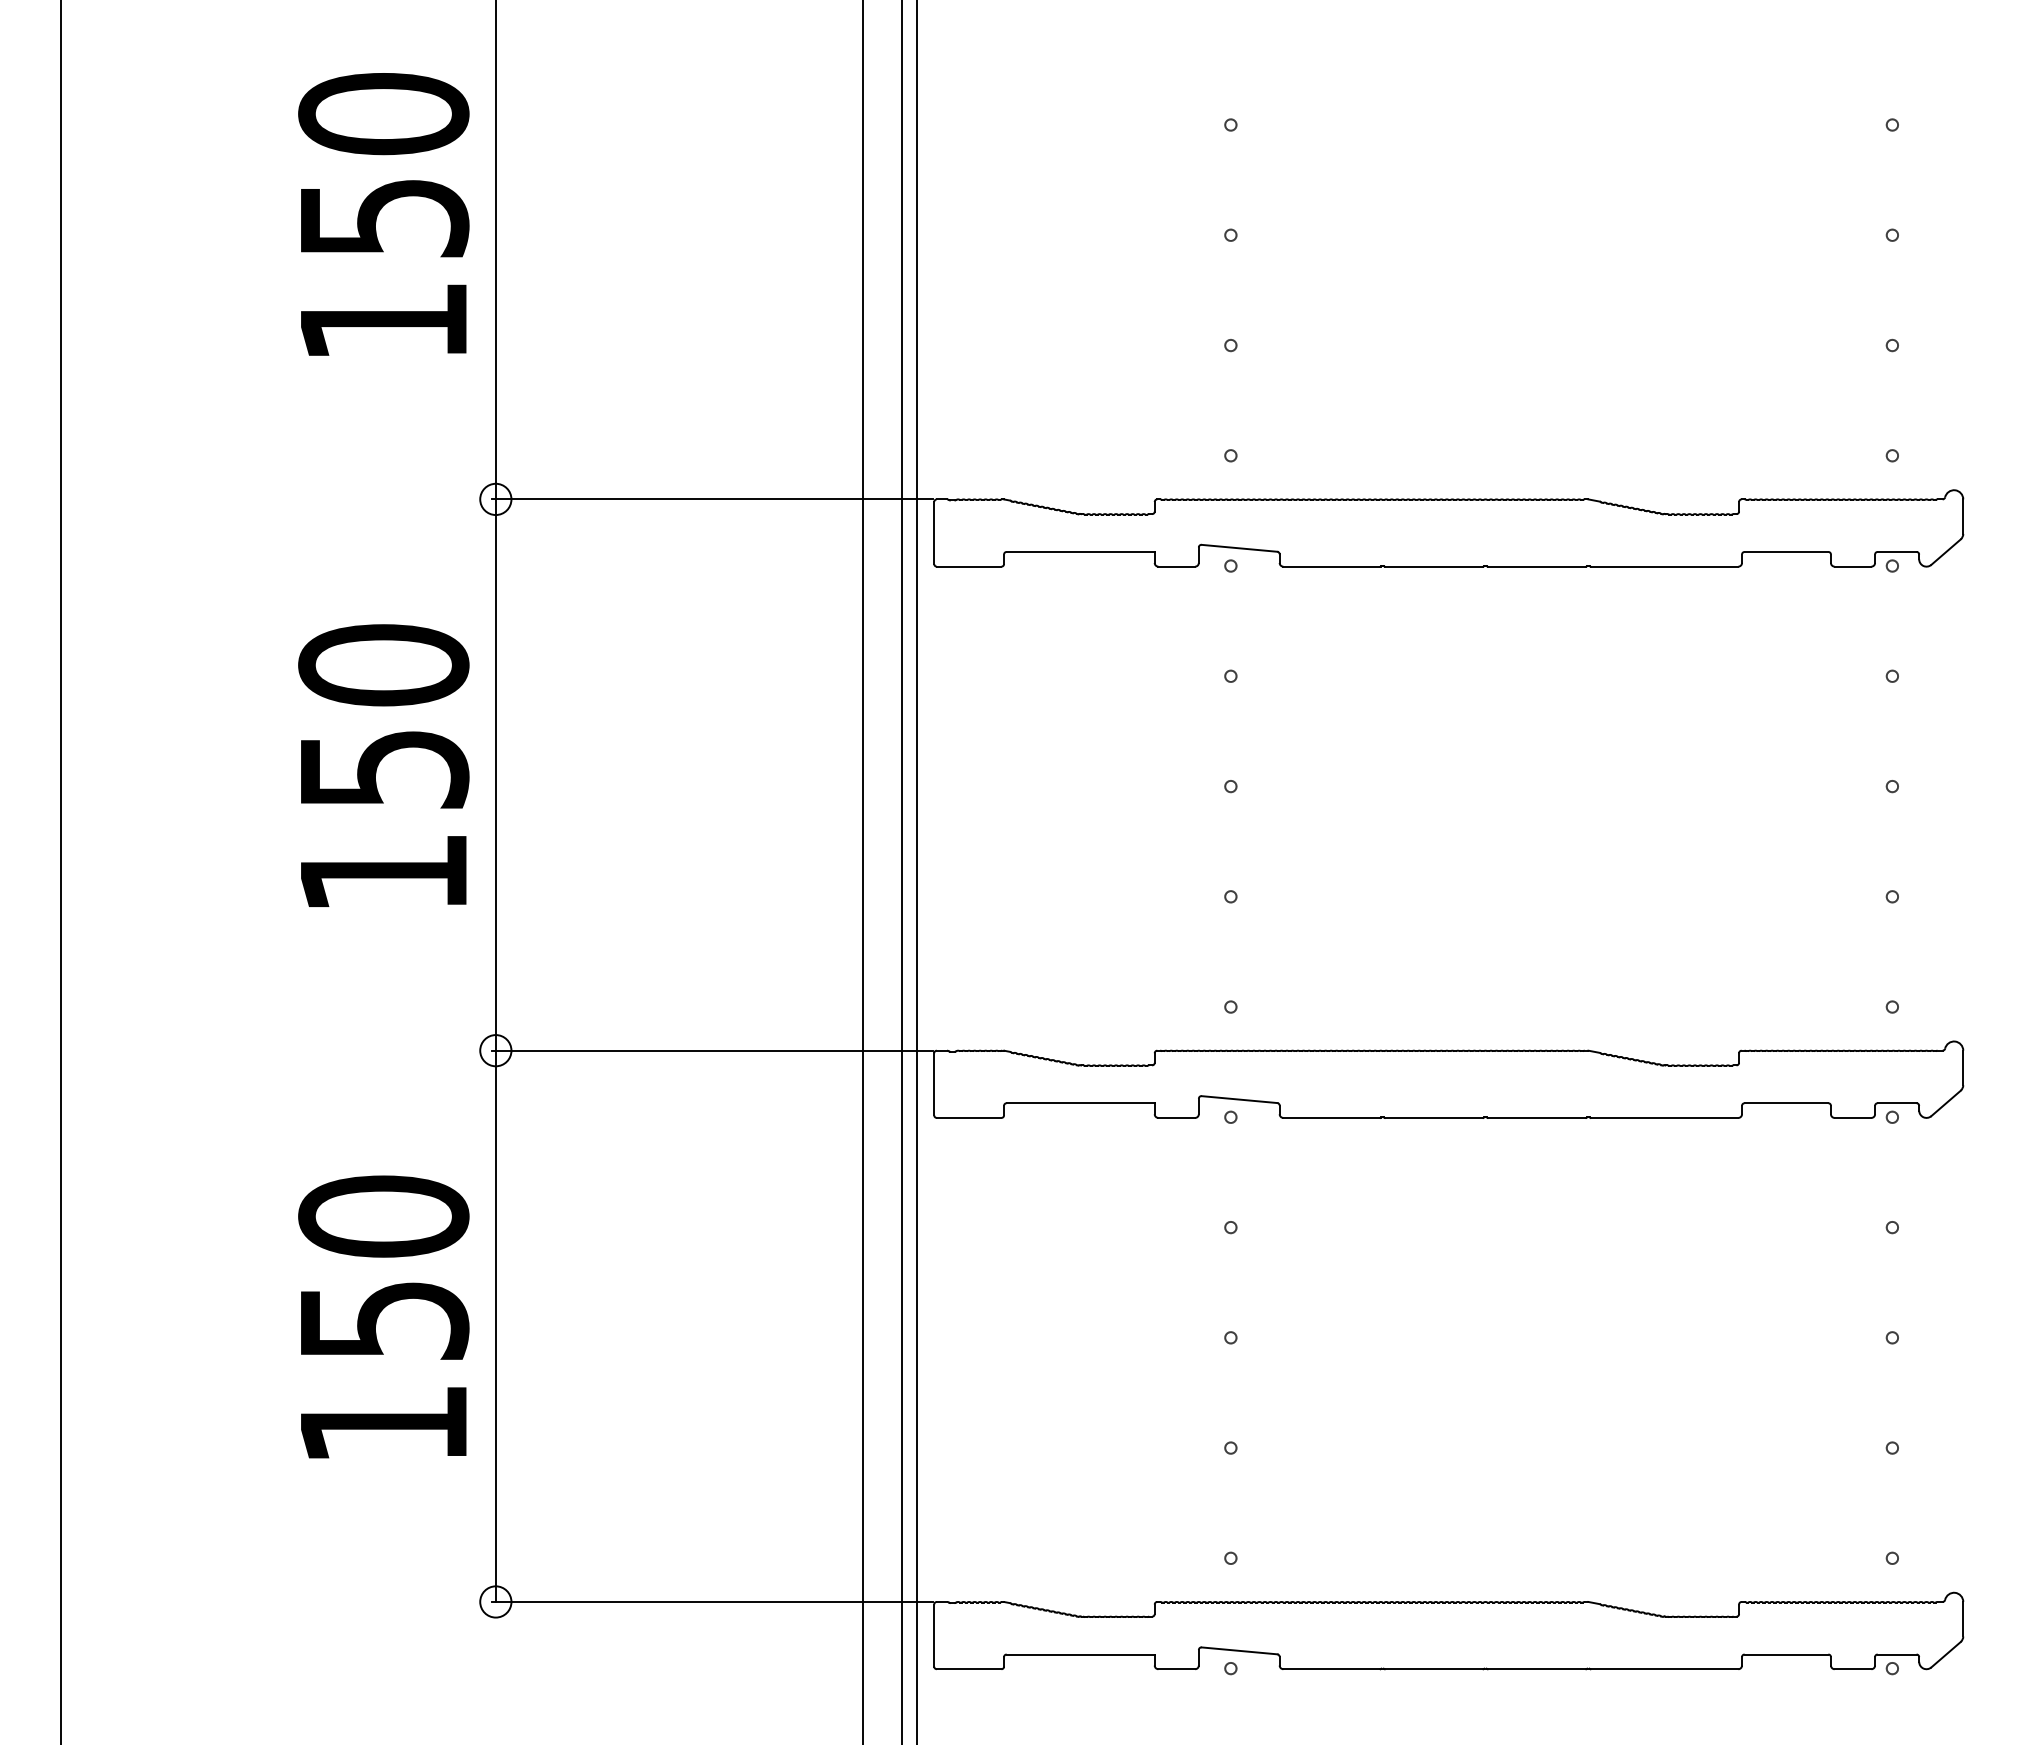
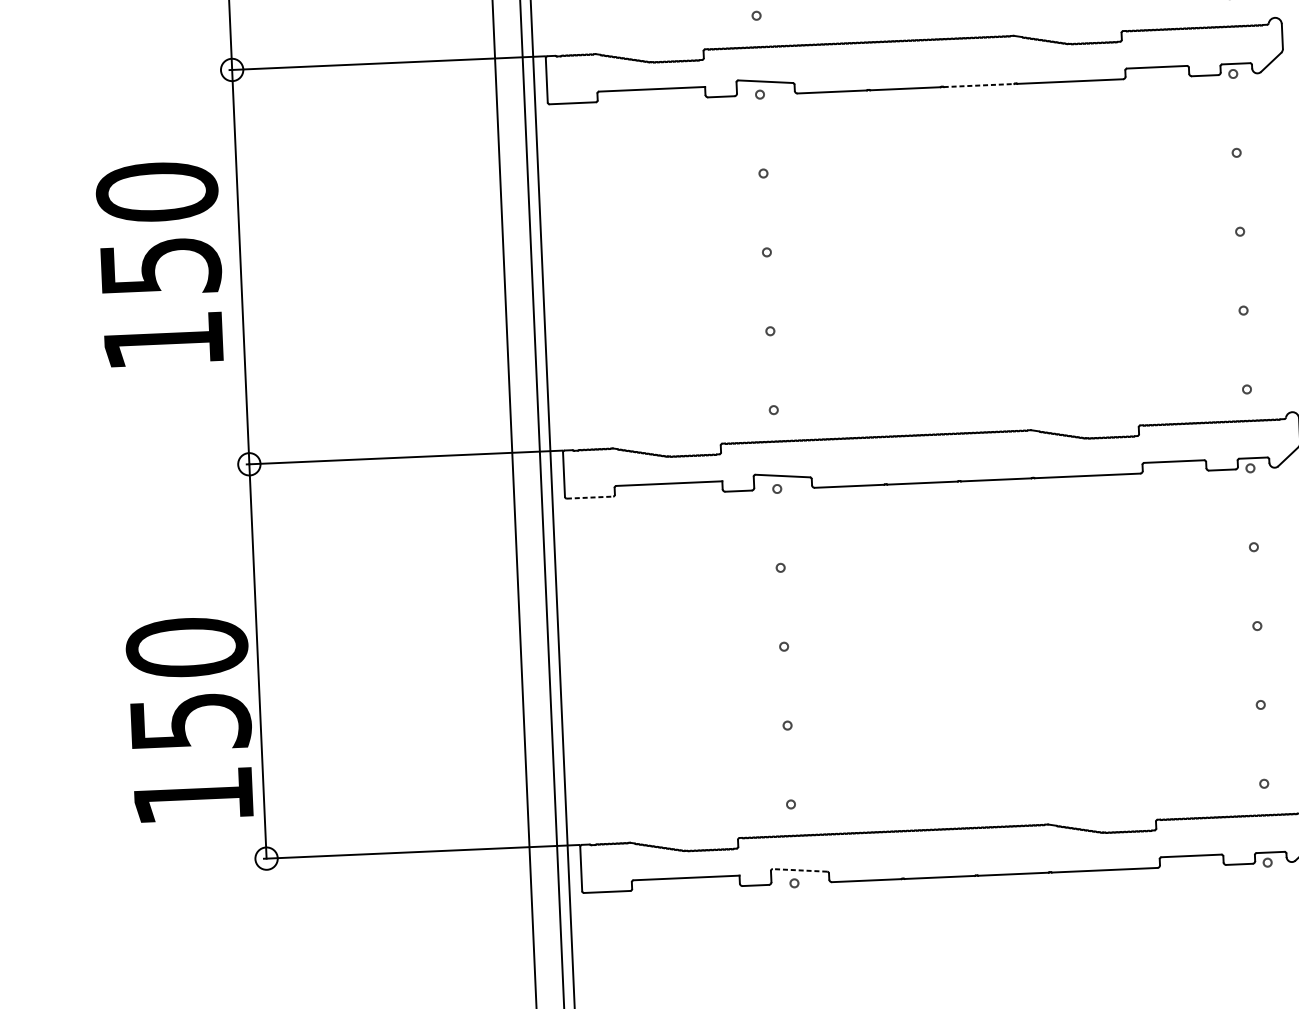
line: (1537, 566) -> (979, 85), solid -> dashed
line: (969, 1117) -> (590, 497), solid -> dashed
text: (383, 1316) -> (190, 719), moved
line: (1239, 1650) -> (800, 870), solid -> dashed

